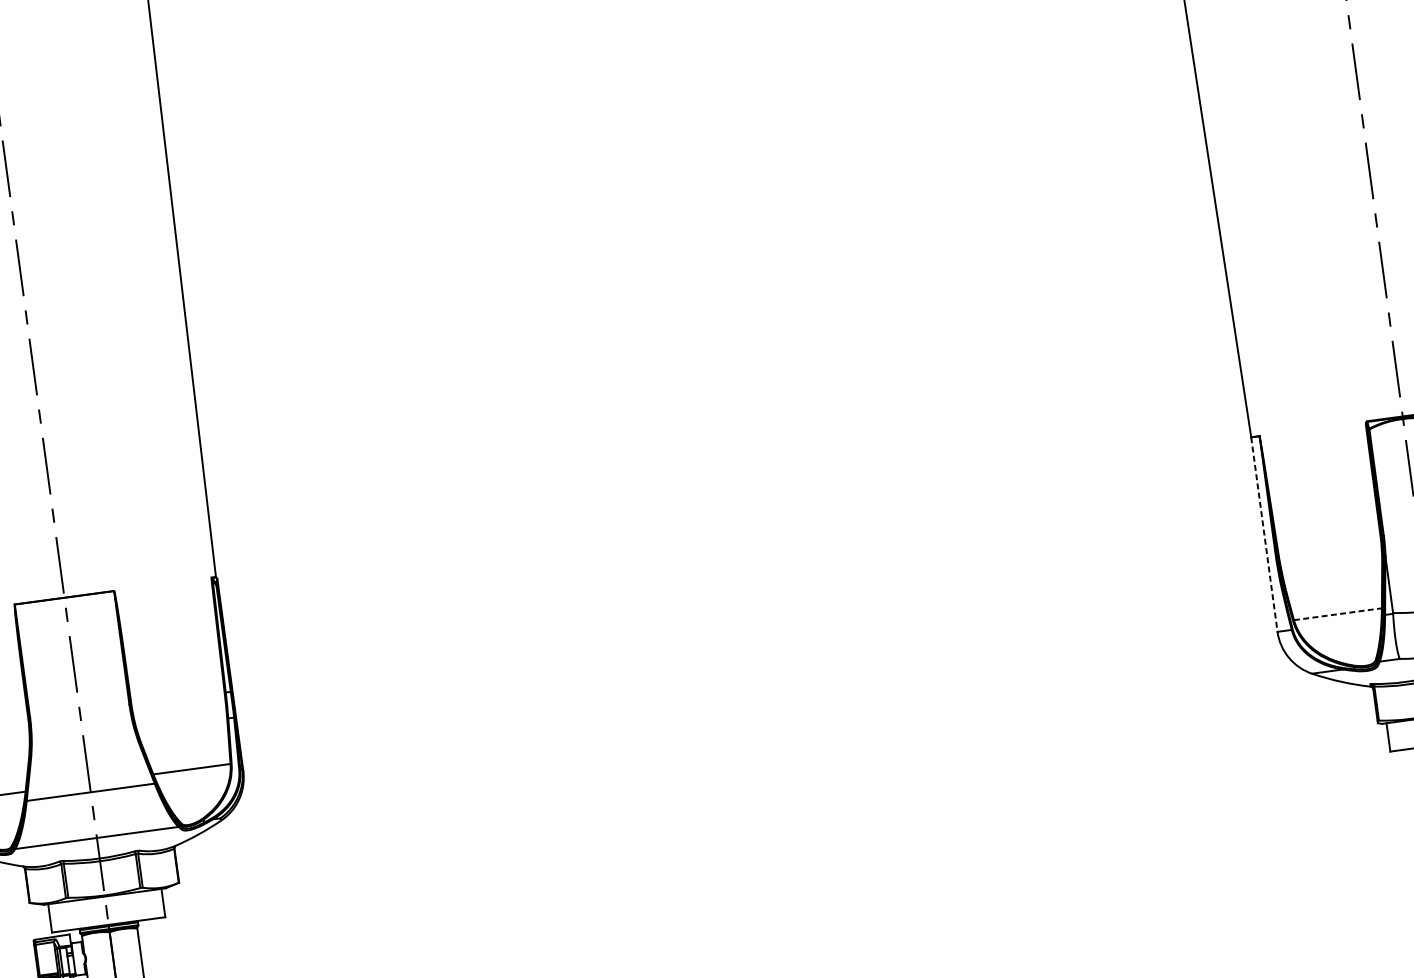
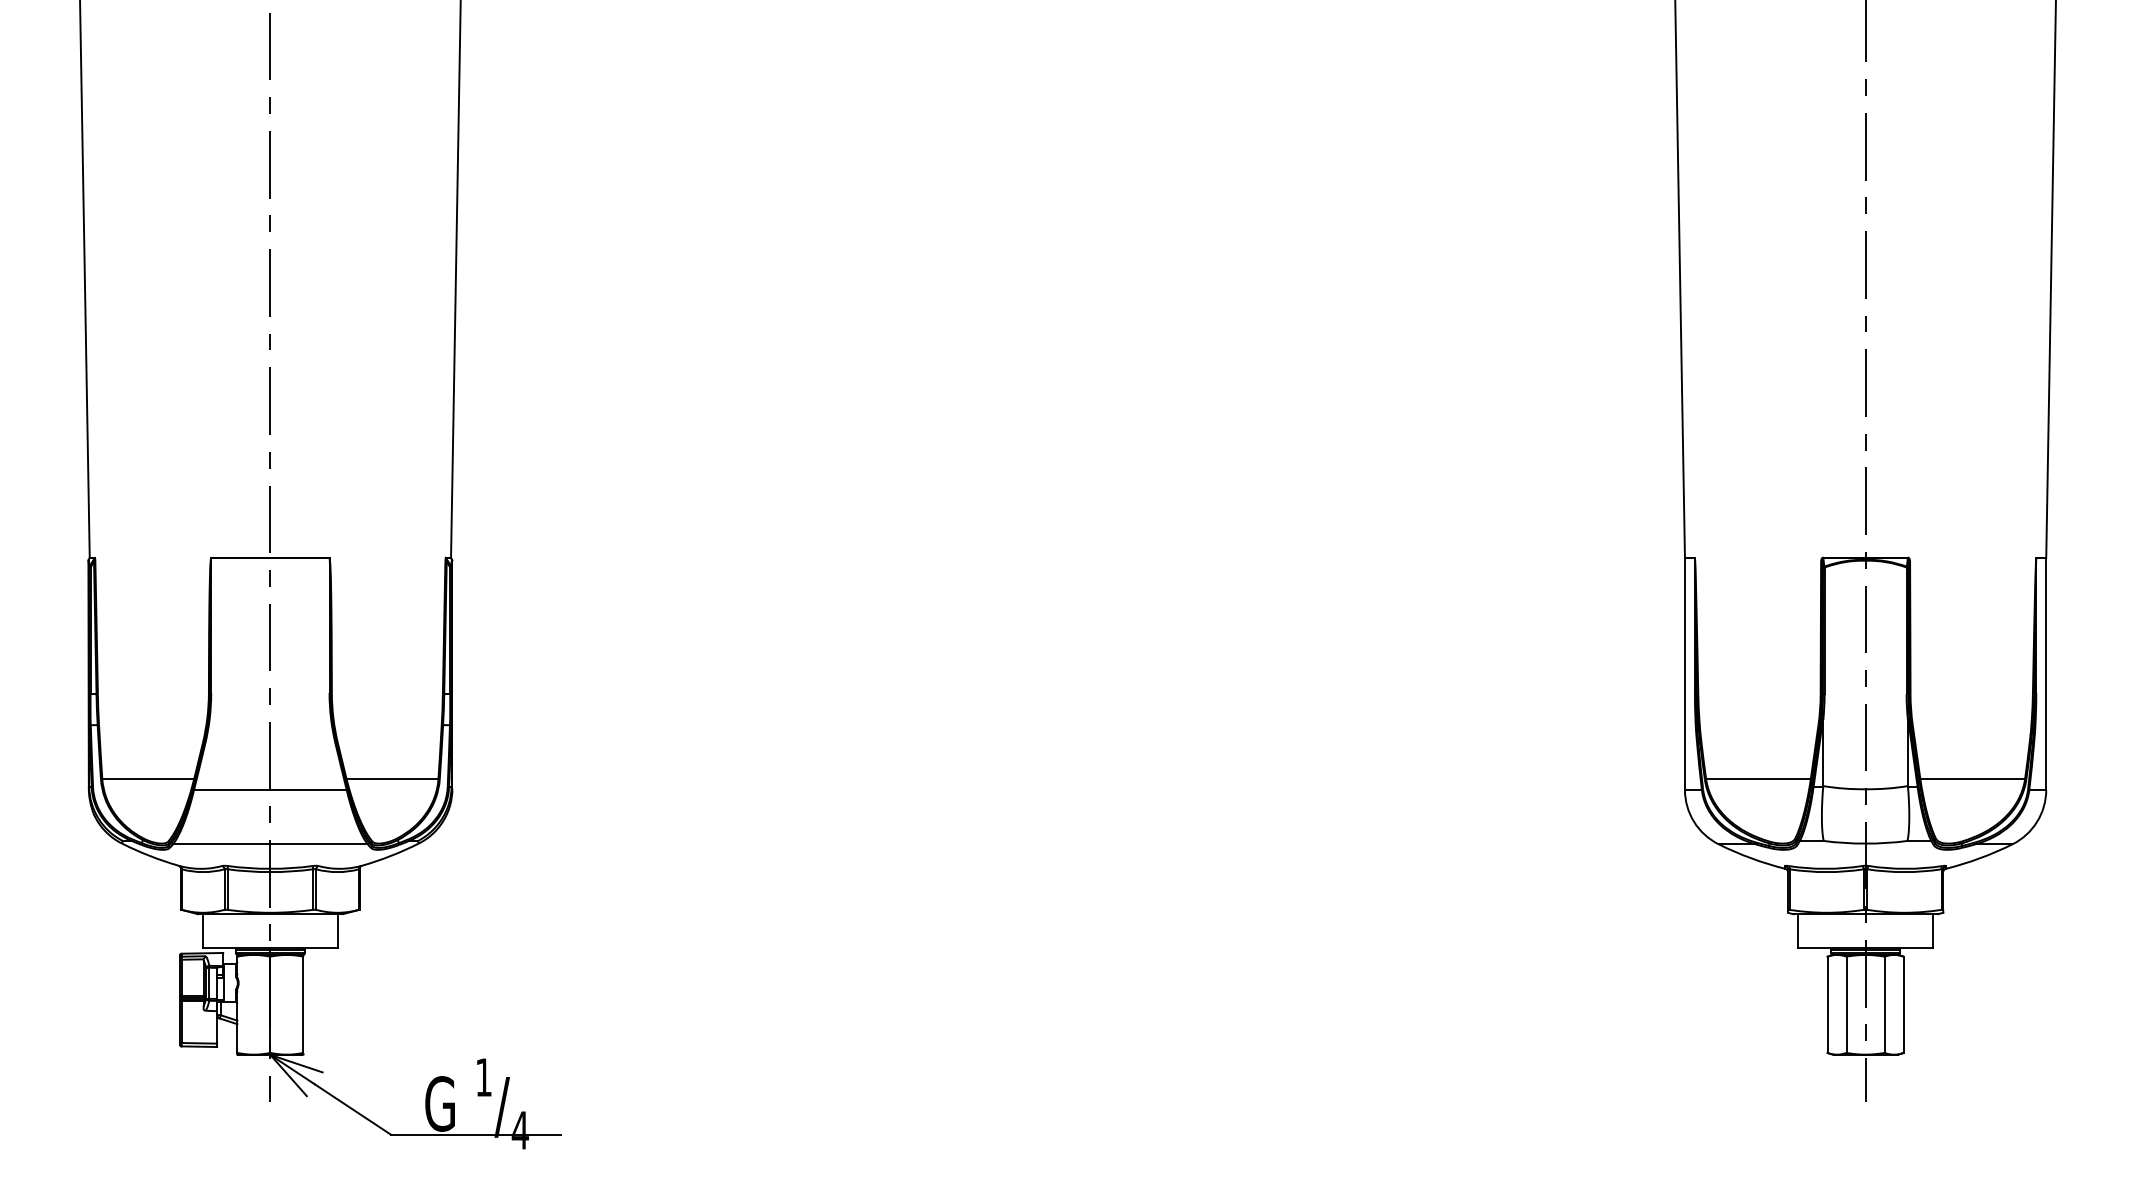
line: (1263, 534) -> (1684, 673), dashed -> solid
line: (1337, 613) -> (1758, 778), dashed -> solid

